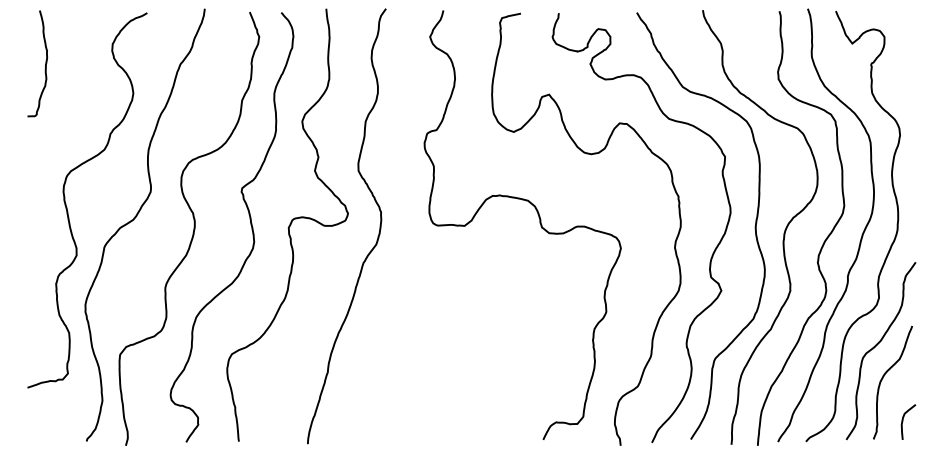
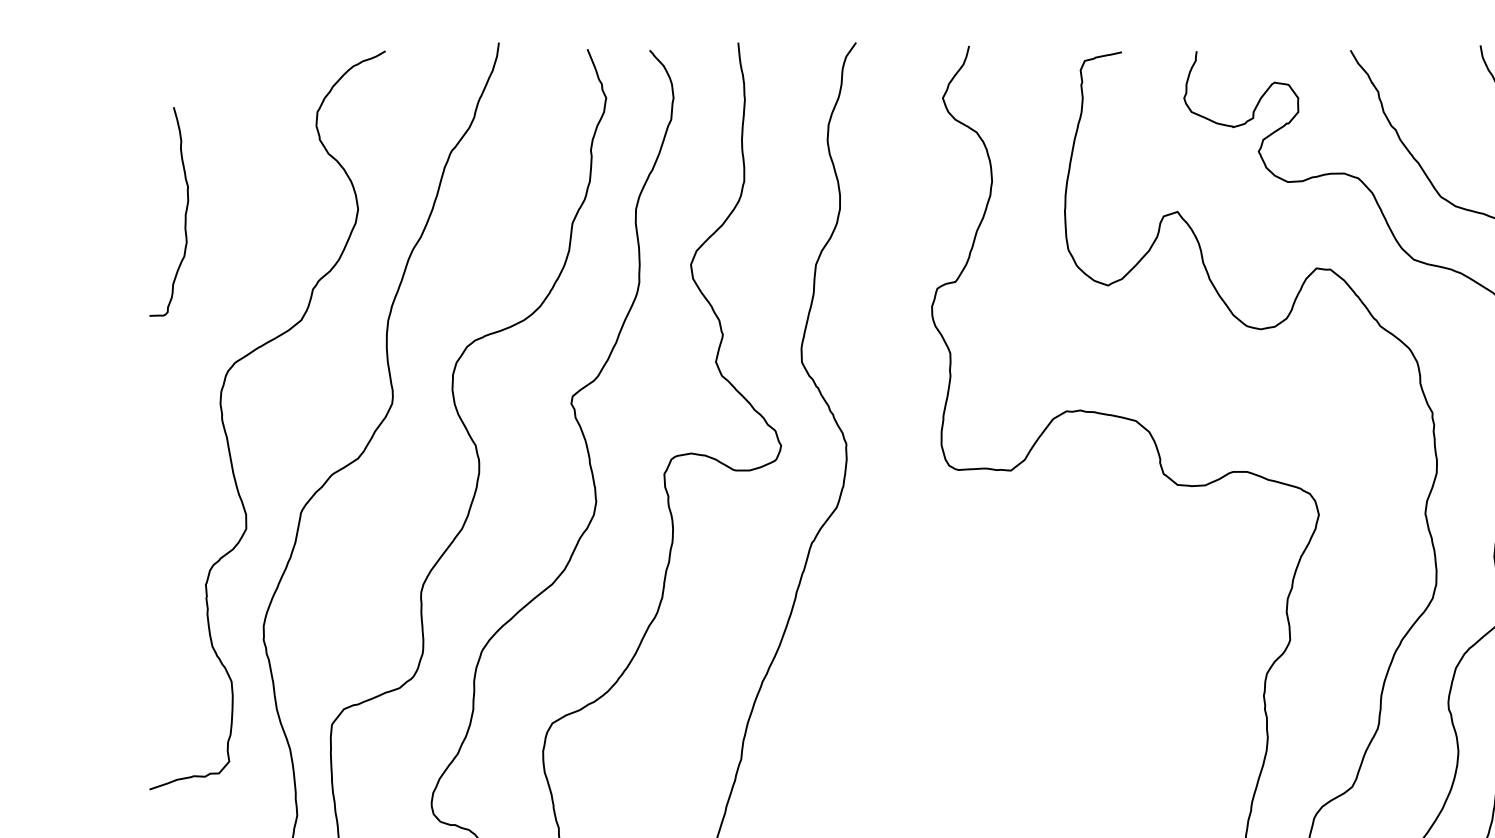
curve: (45, 63) -> (184, 211), moved

